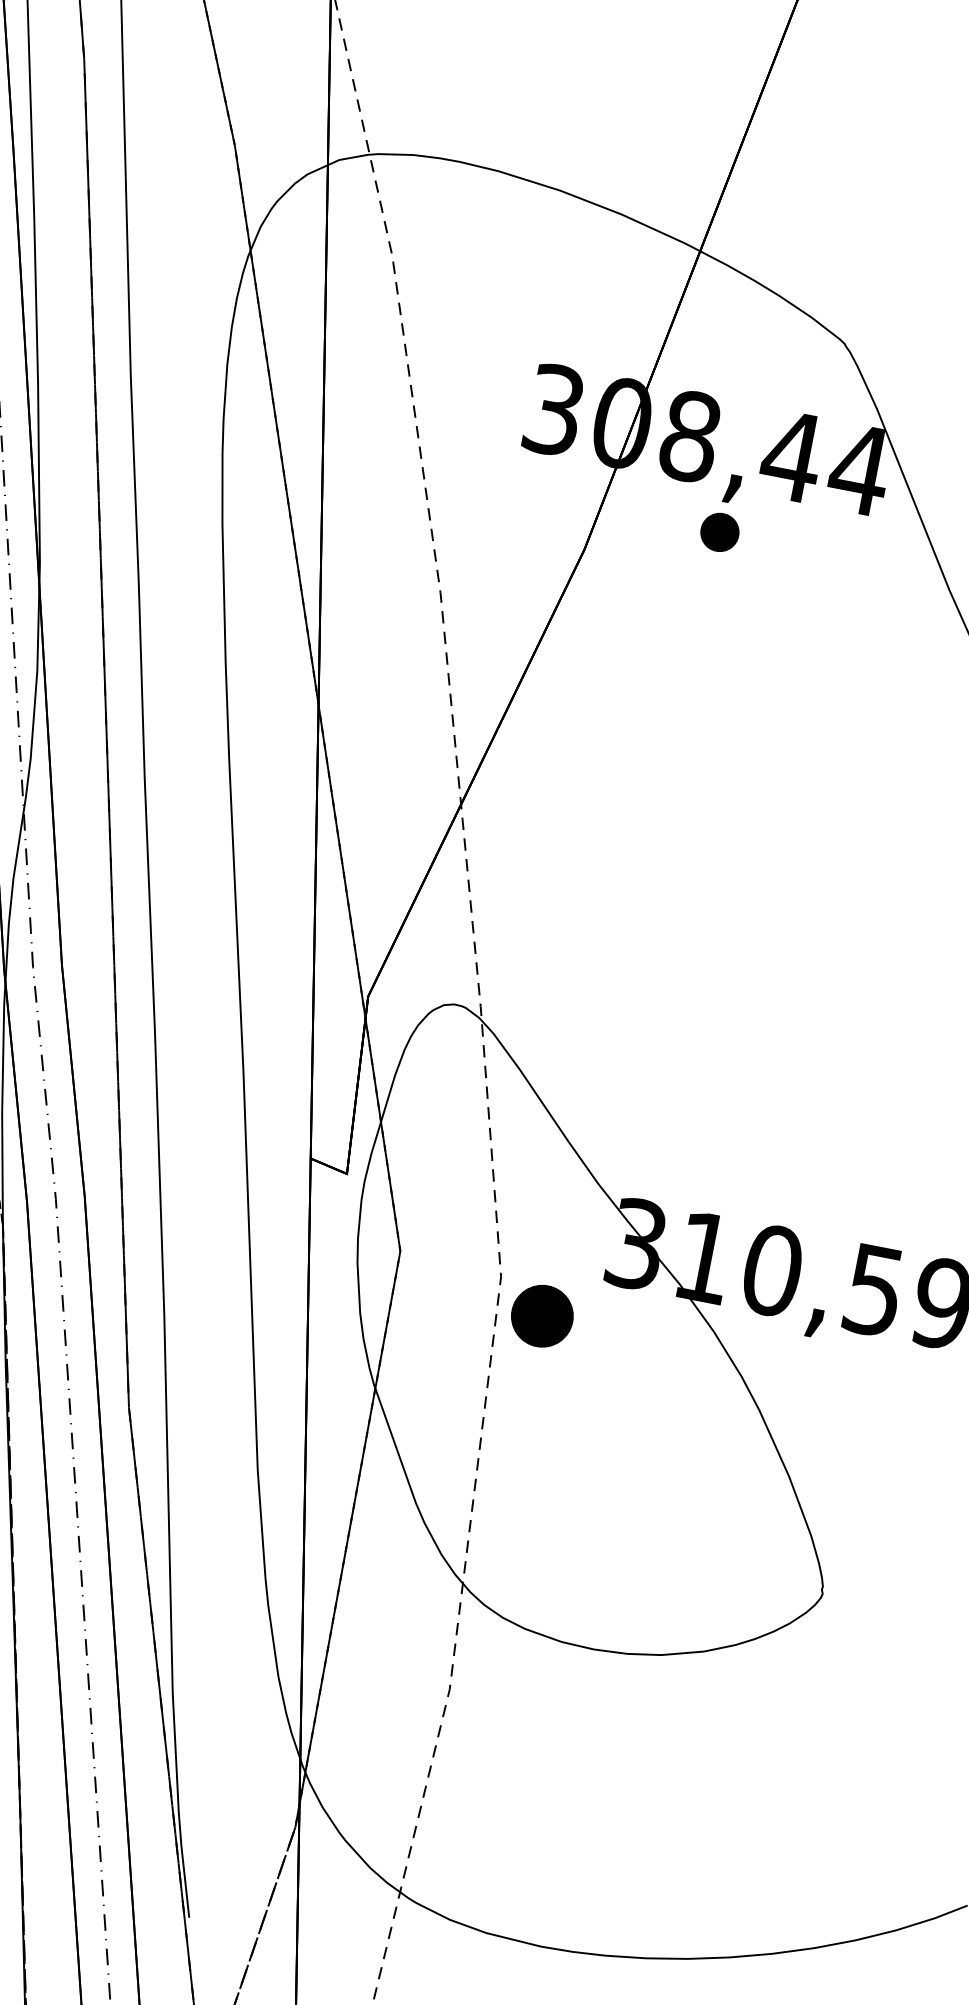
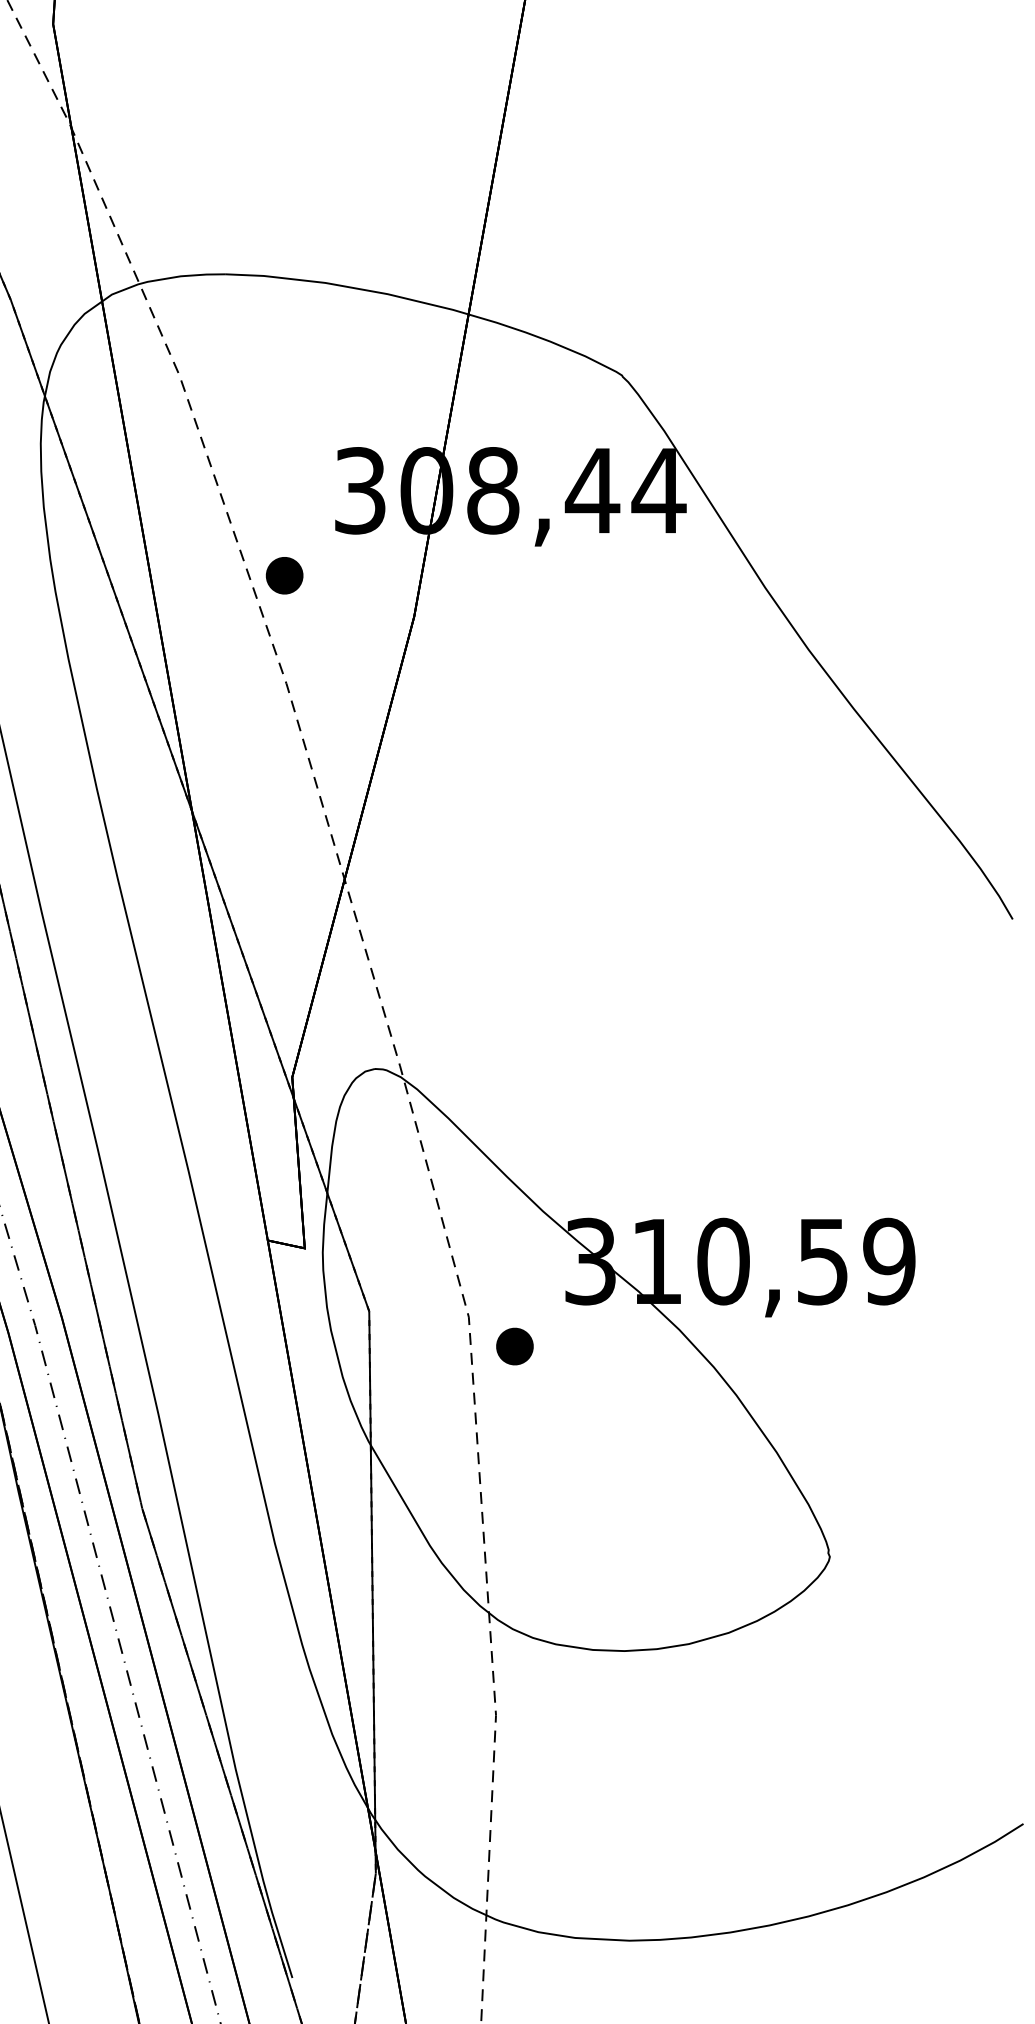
part: (719, 532) -> (284, 575), moved
part: (541, 1316) -> (514, 1346), size x0.62

